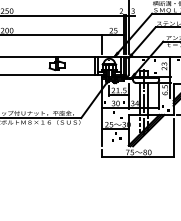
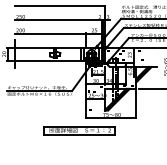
part: (91, 174) -> (79, 130), added

